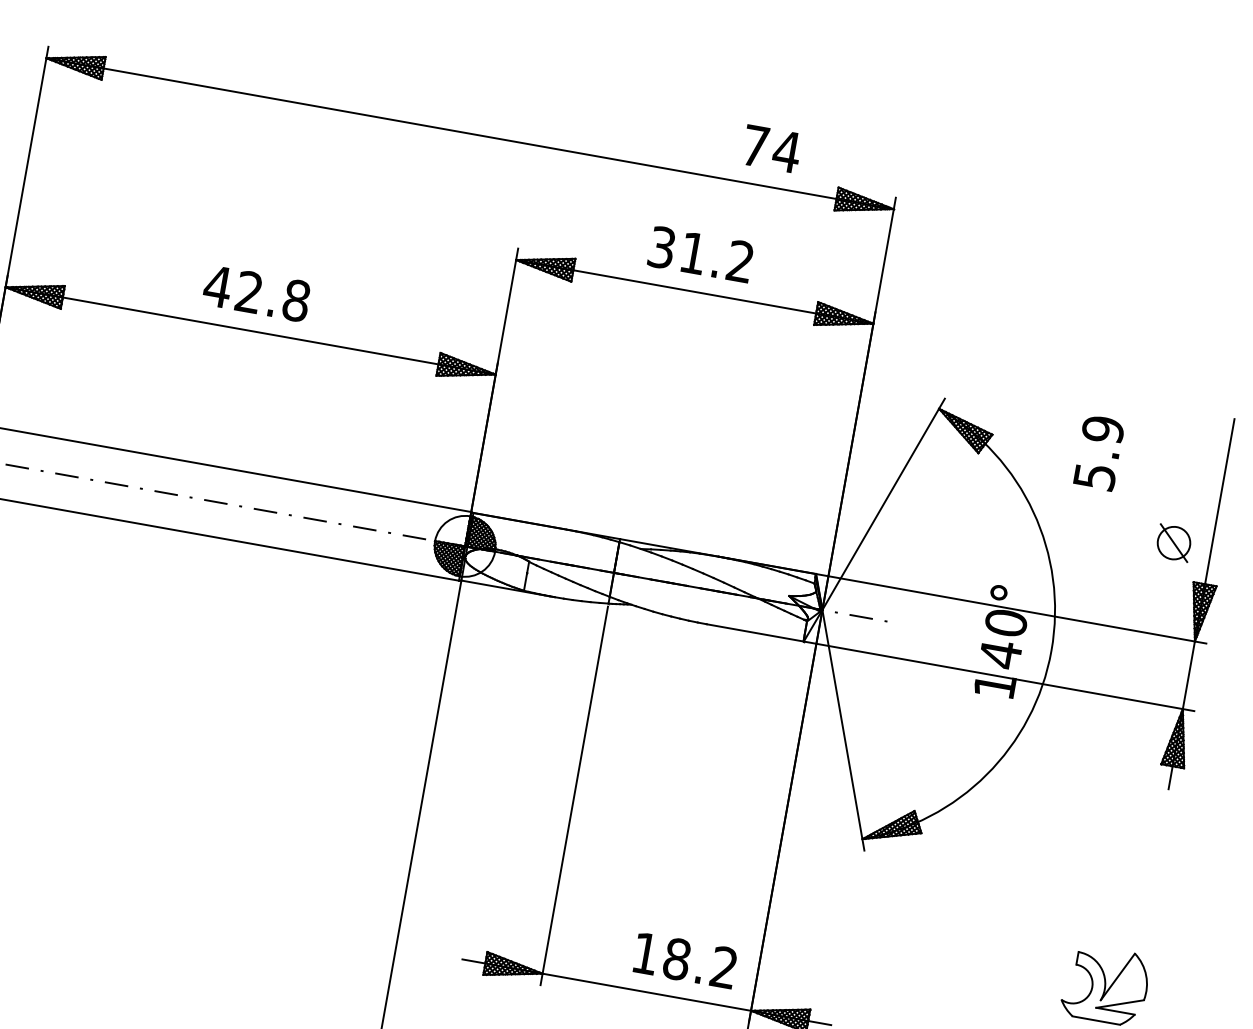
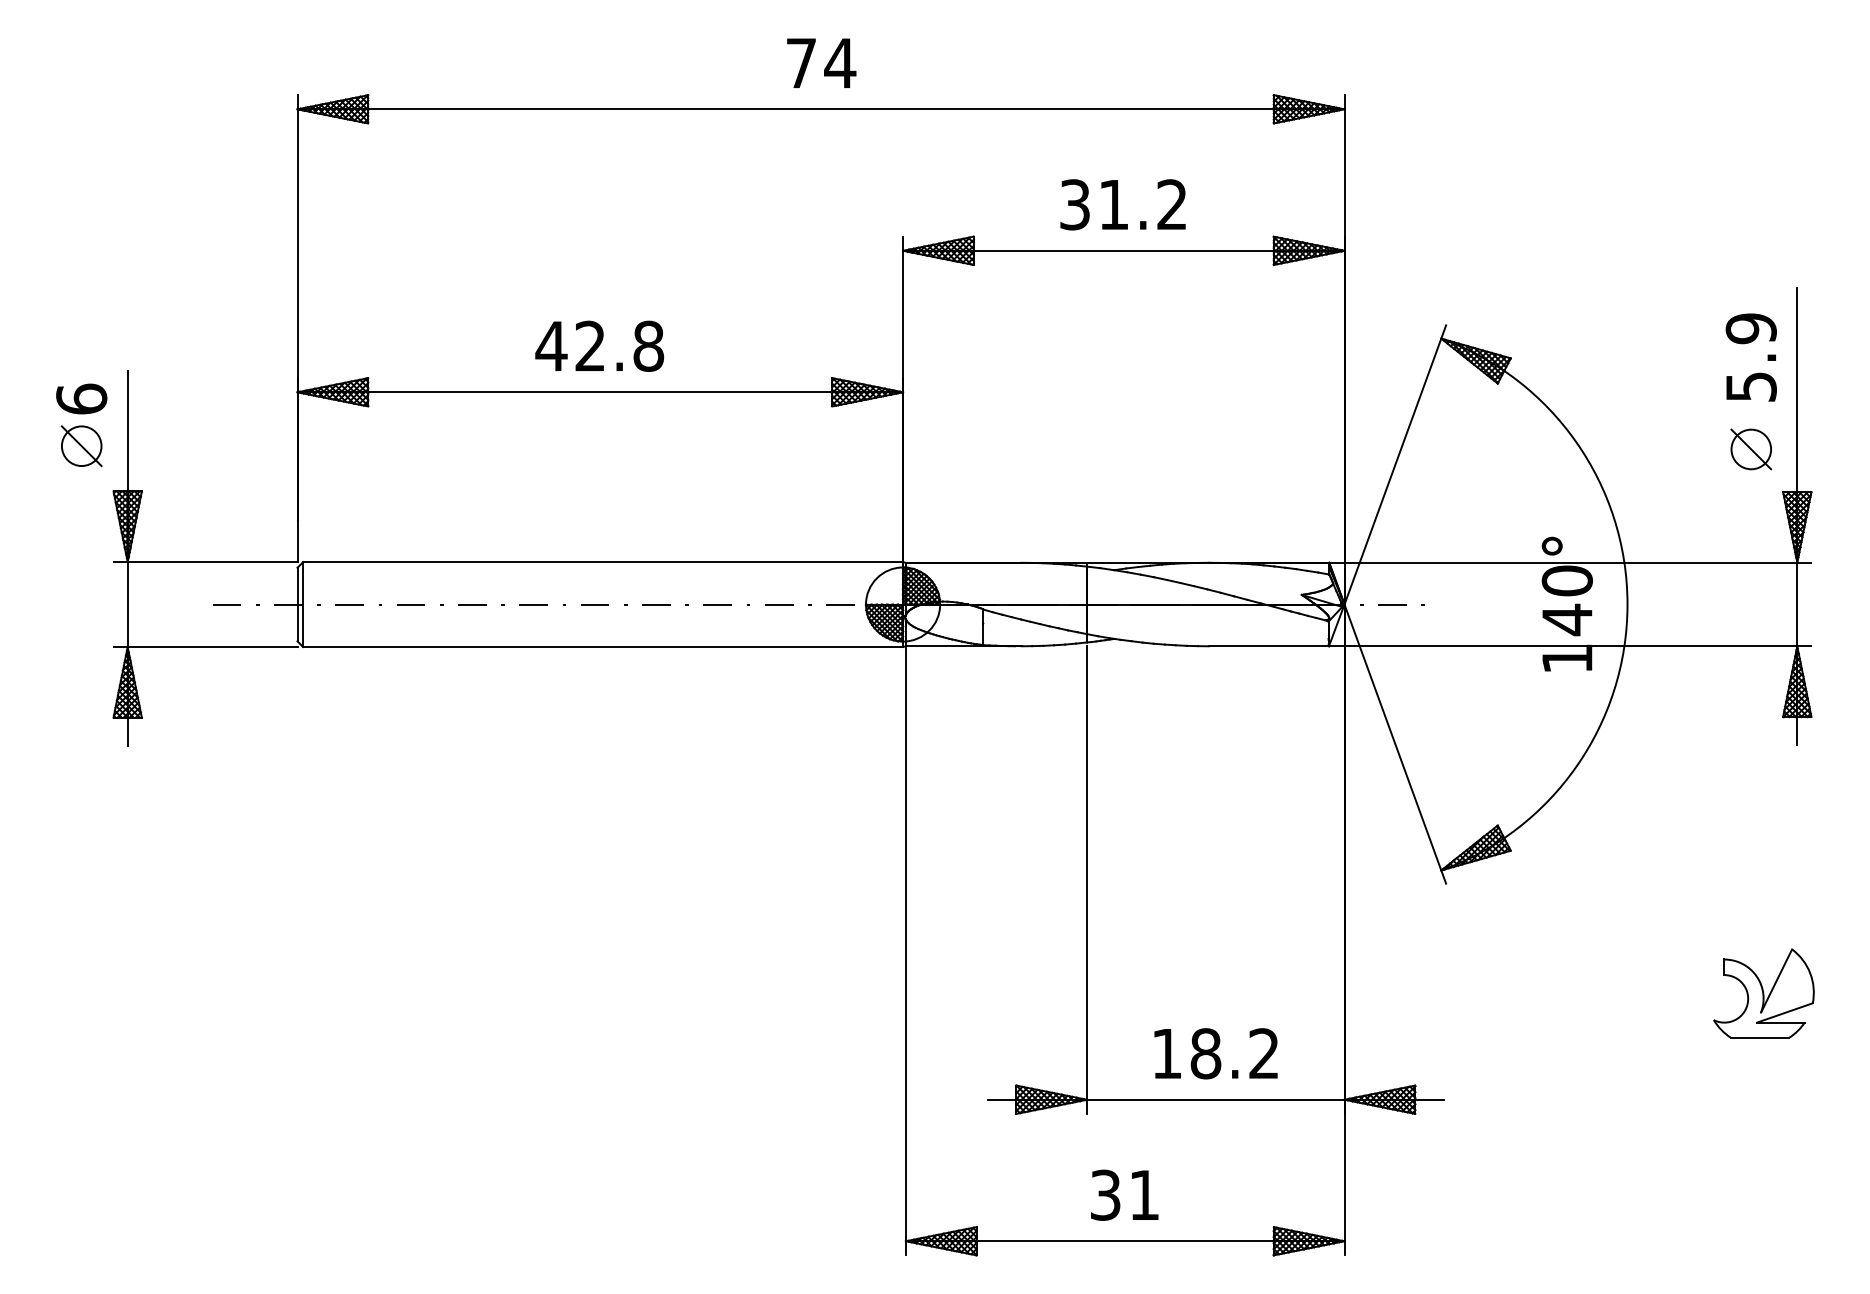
text: (771, 148) -> (821, 62), moved
text: (1098, 452) -> (1750, 357), moved
text: (684, 960) -> (1215, 1053), moved

